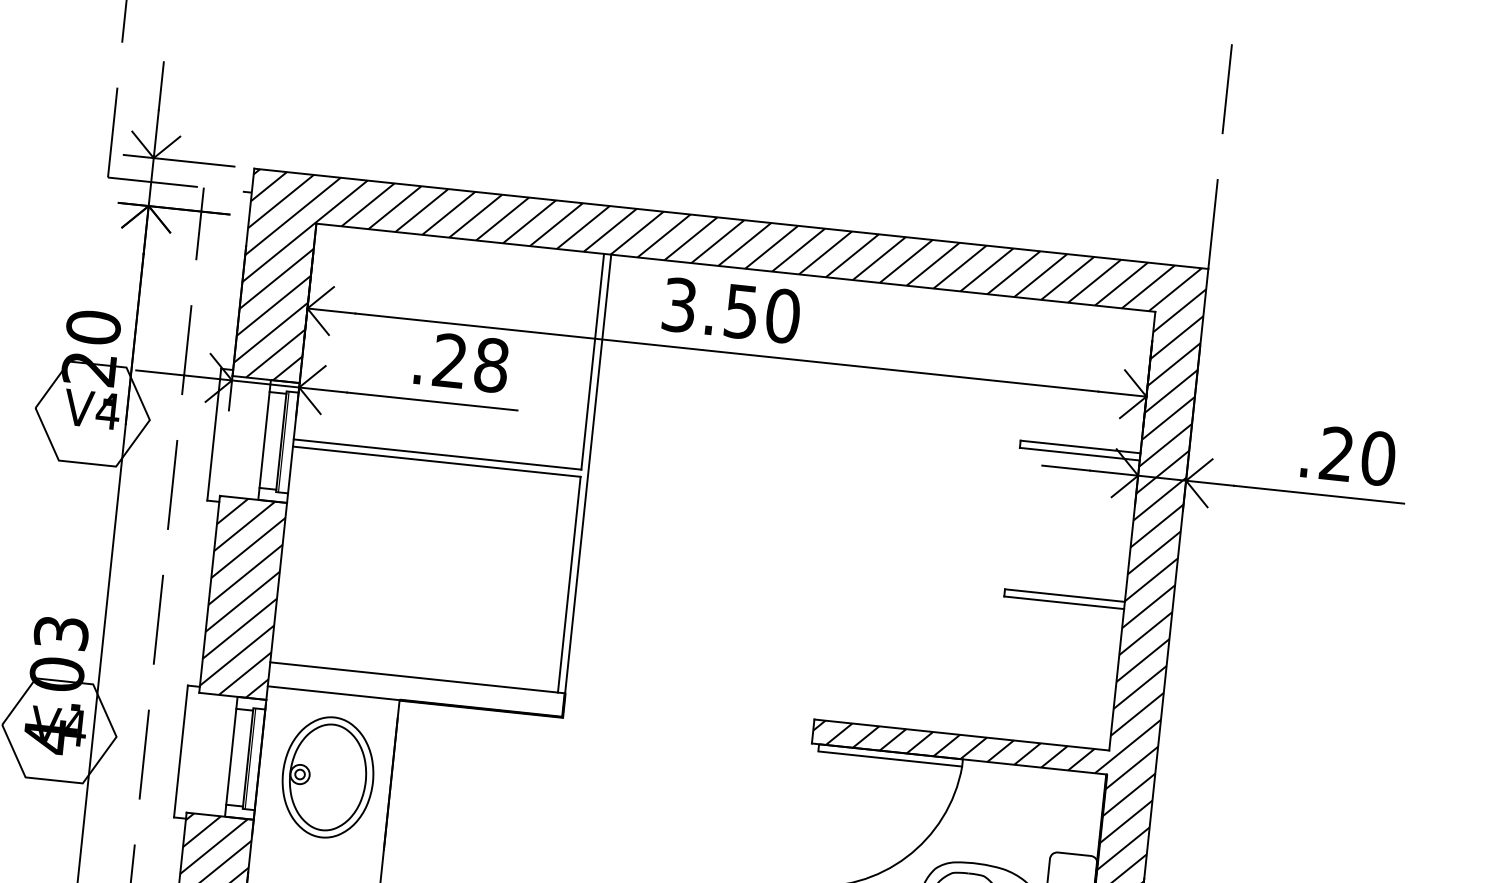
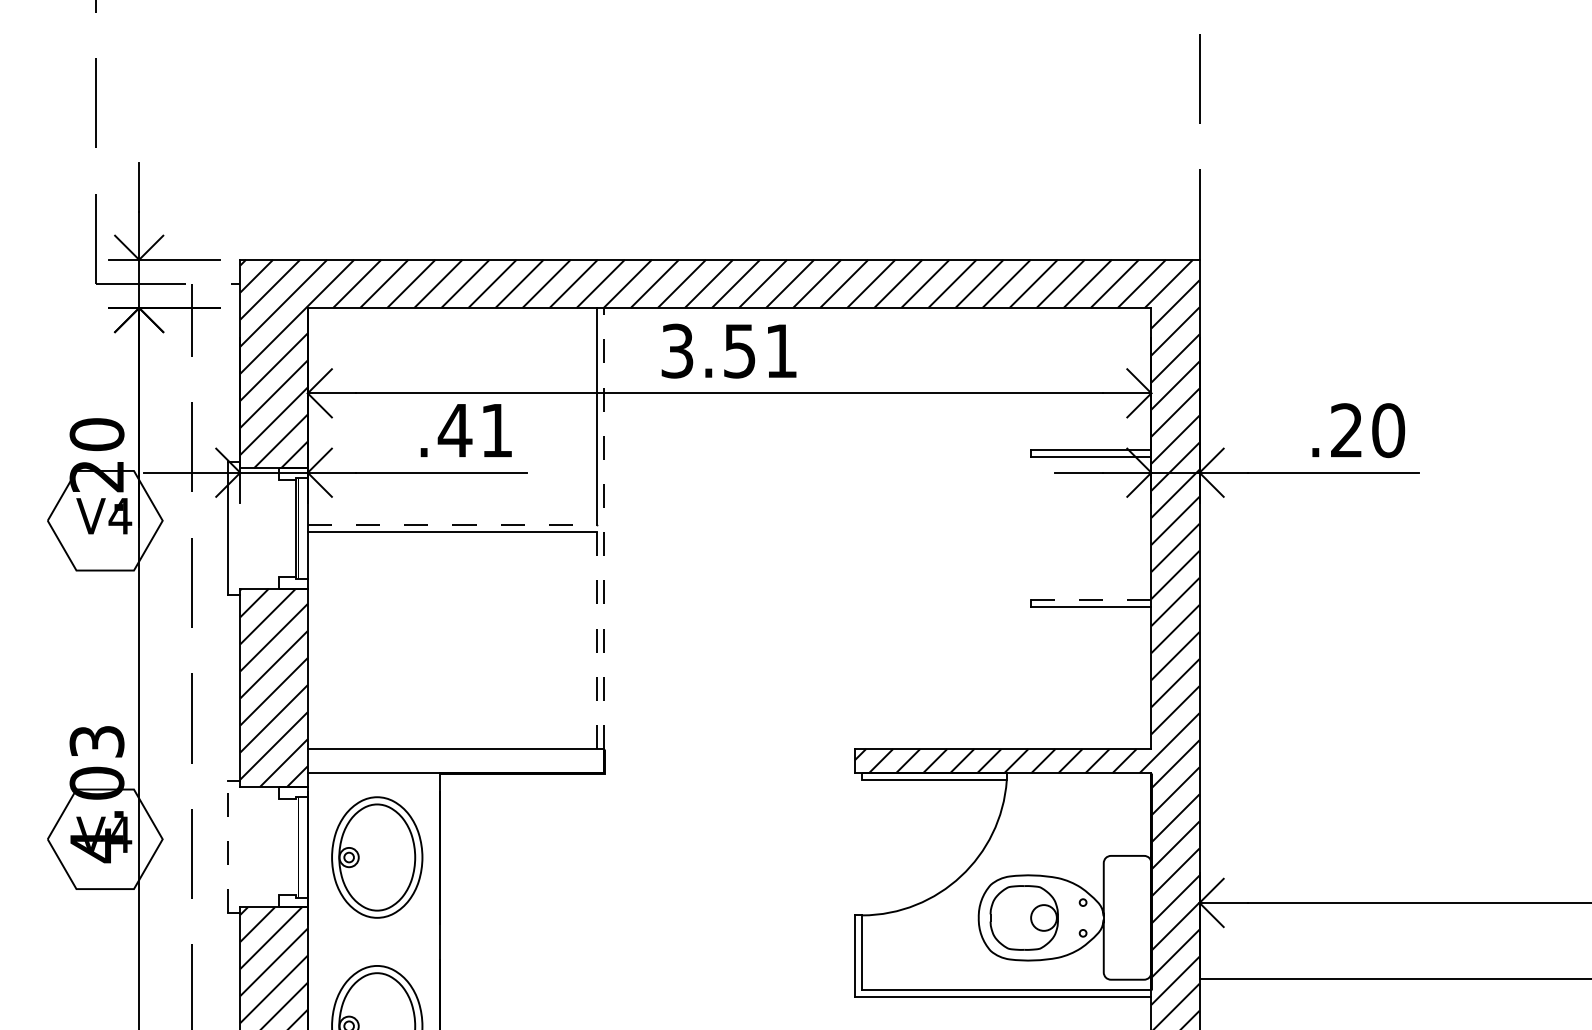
text: (783, 315) -> (781, 350), 3.50 -> 3.51
text: (470, 363) -> (475, 430), .28 -> .41
line: (264, 439) -> (278, 528), removed
line: (437, 454) -> (452, 524), solid -> dashed
line: (588, 473) -> (604, 528), solid -> dashed
line: (569, 584) -> (597, 640), solid -> dashed
line: (1065, 595) -> (1091, 599), solid -> dashed
line: (181, 750) -> (228, 846), solid -> dashed
line: (230, 756) -> (278, 846), removed
line: (247, 757) -> (295, 846), removed

